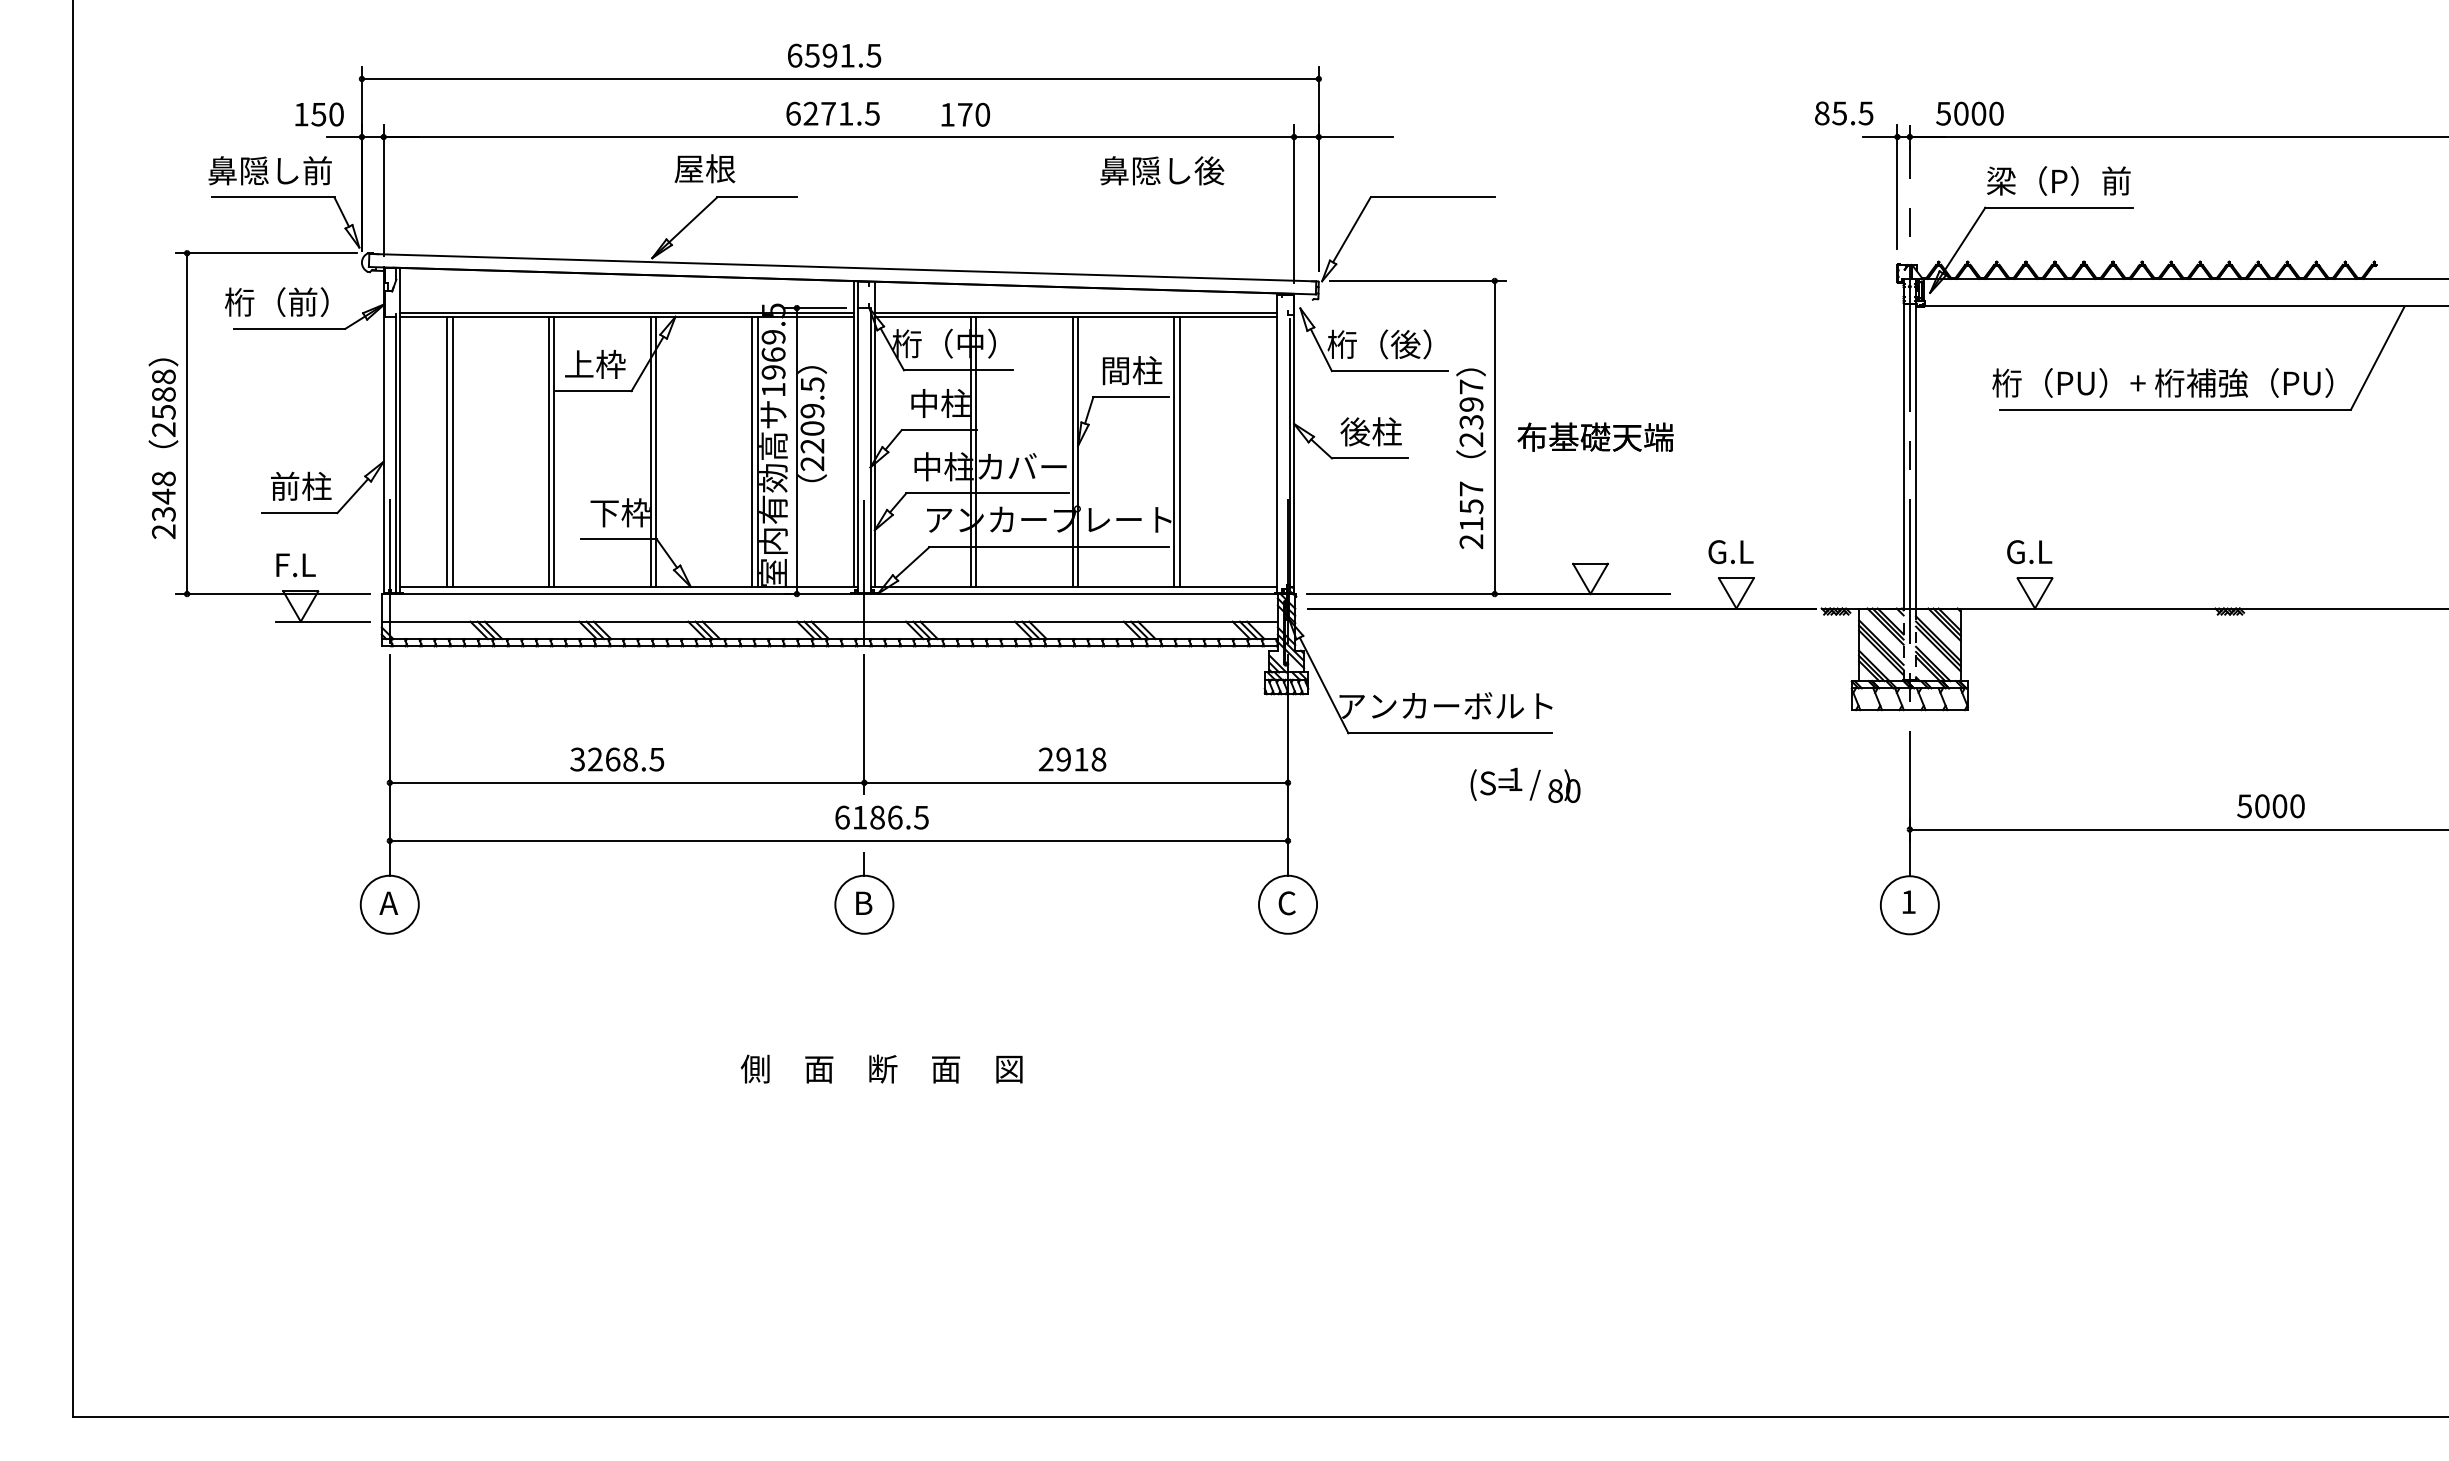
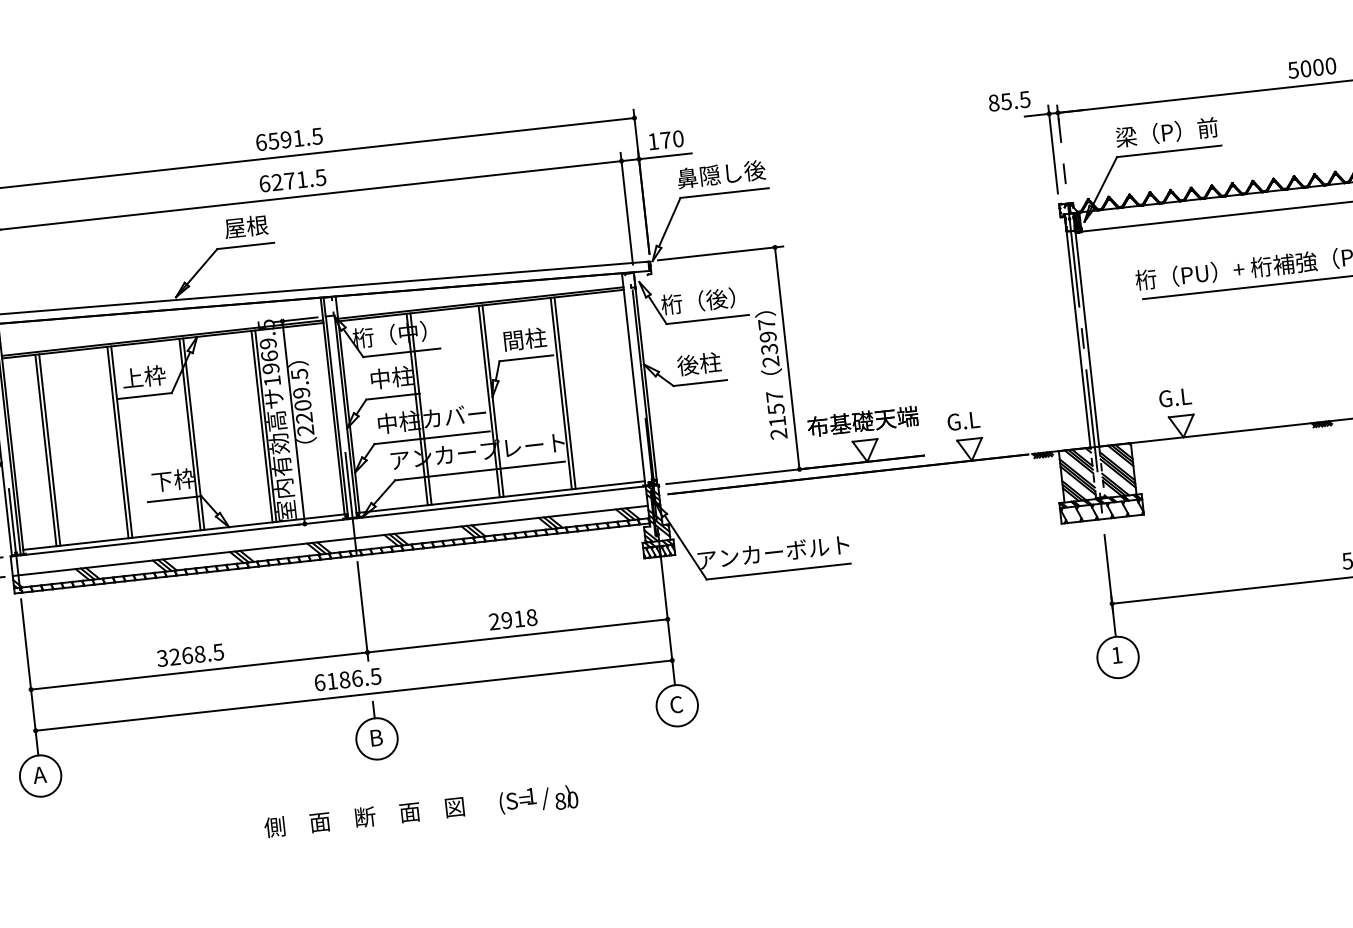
text: (1969, 113) -> (1311, 68), moved
text: (965, 114) -> (666, 140), moved
text: (704, 168) -> (245, 226), moved
text: (1162, 170) -> (721, 174), moved
text: (1595, 436) -> (862, 421), moved
text: (1525, 784) -> (538, 799), moved
text: (881, 817) -> (347, 679), moved
text: (881, 1068) -> (364, 816), moved

